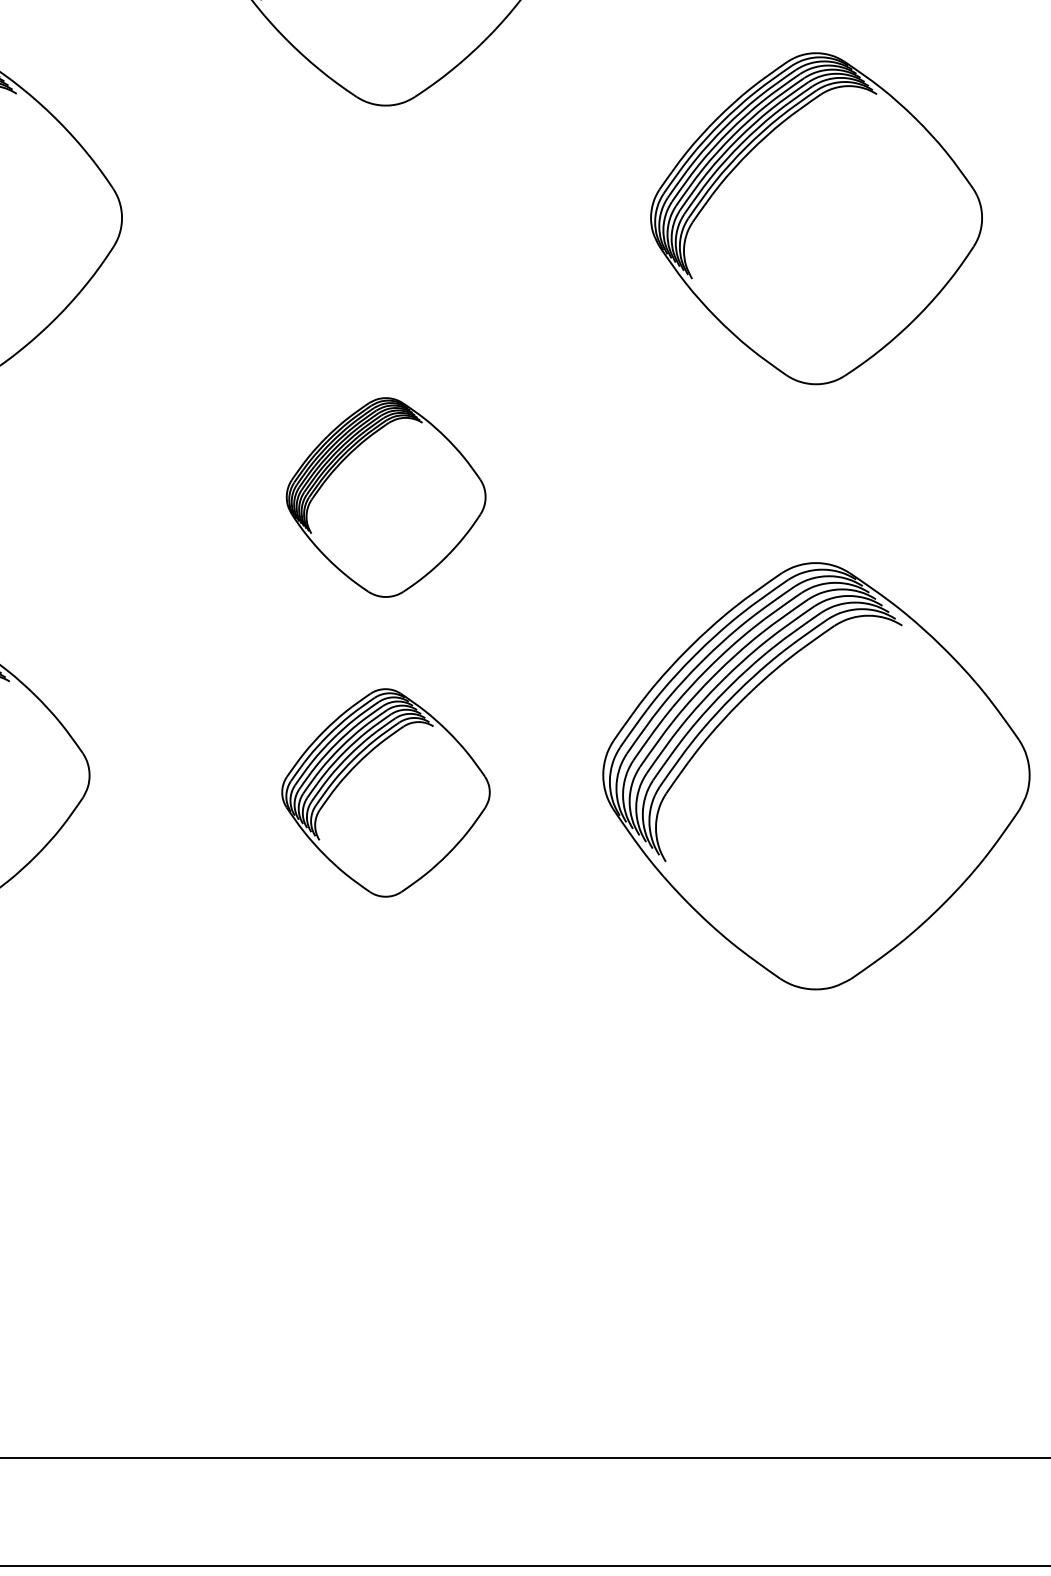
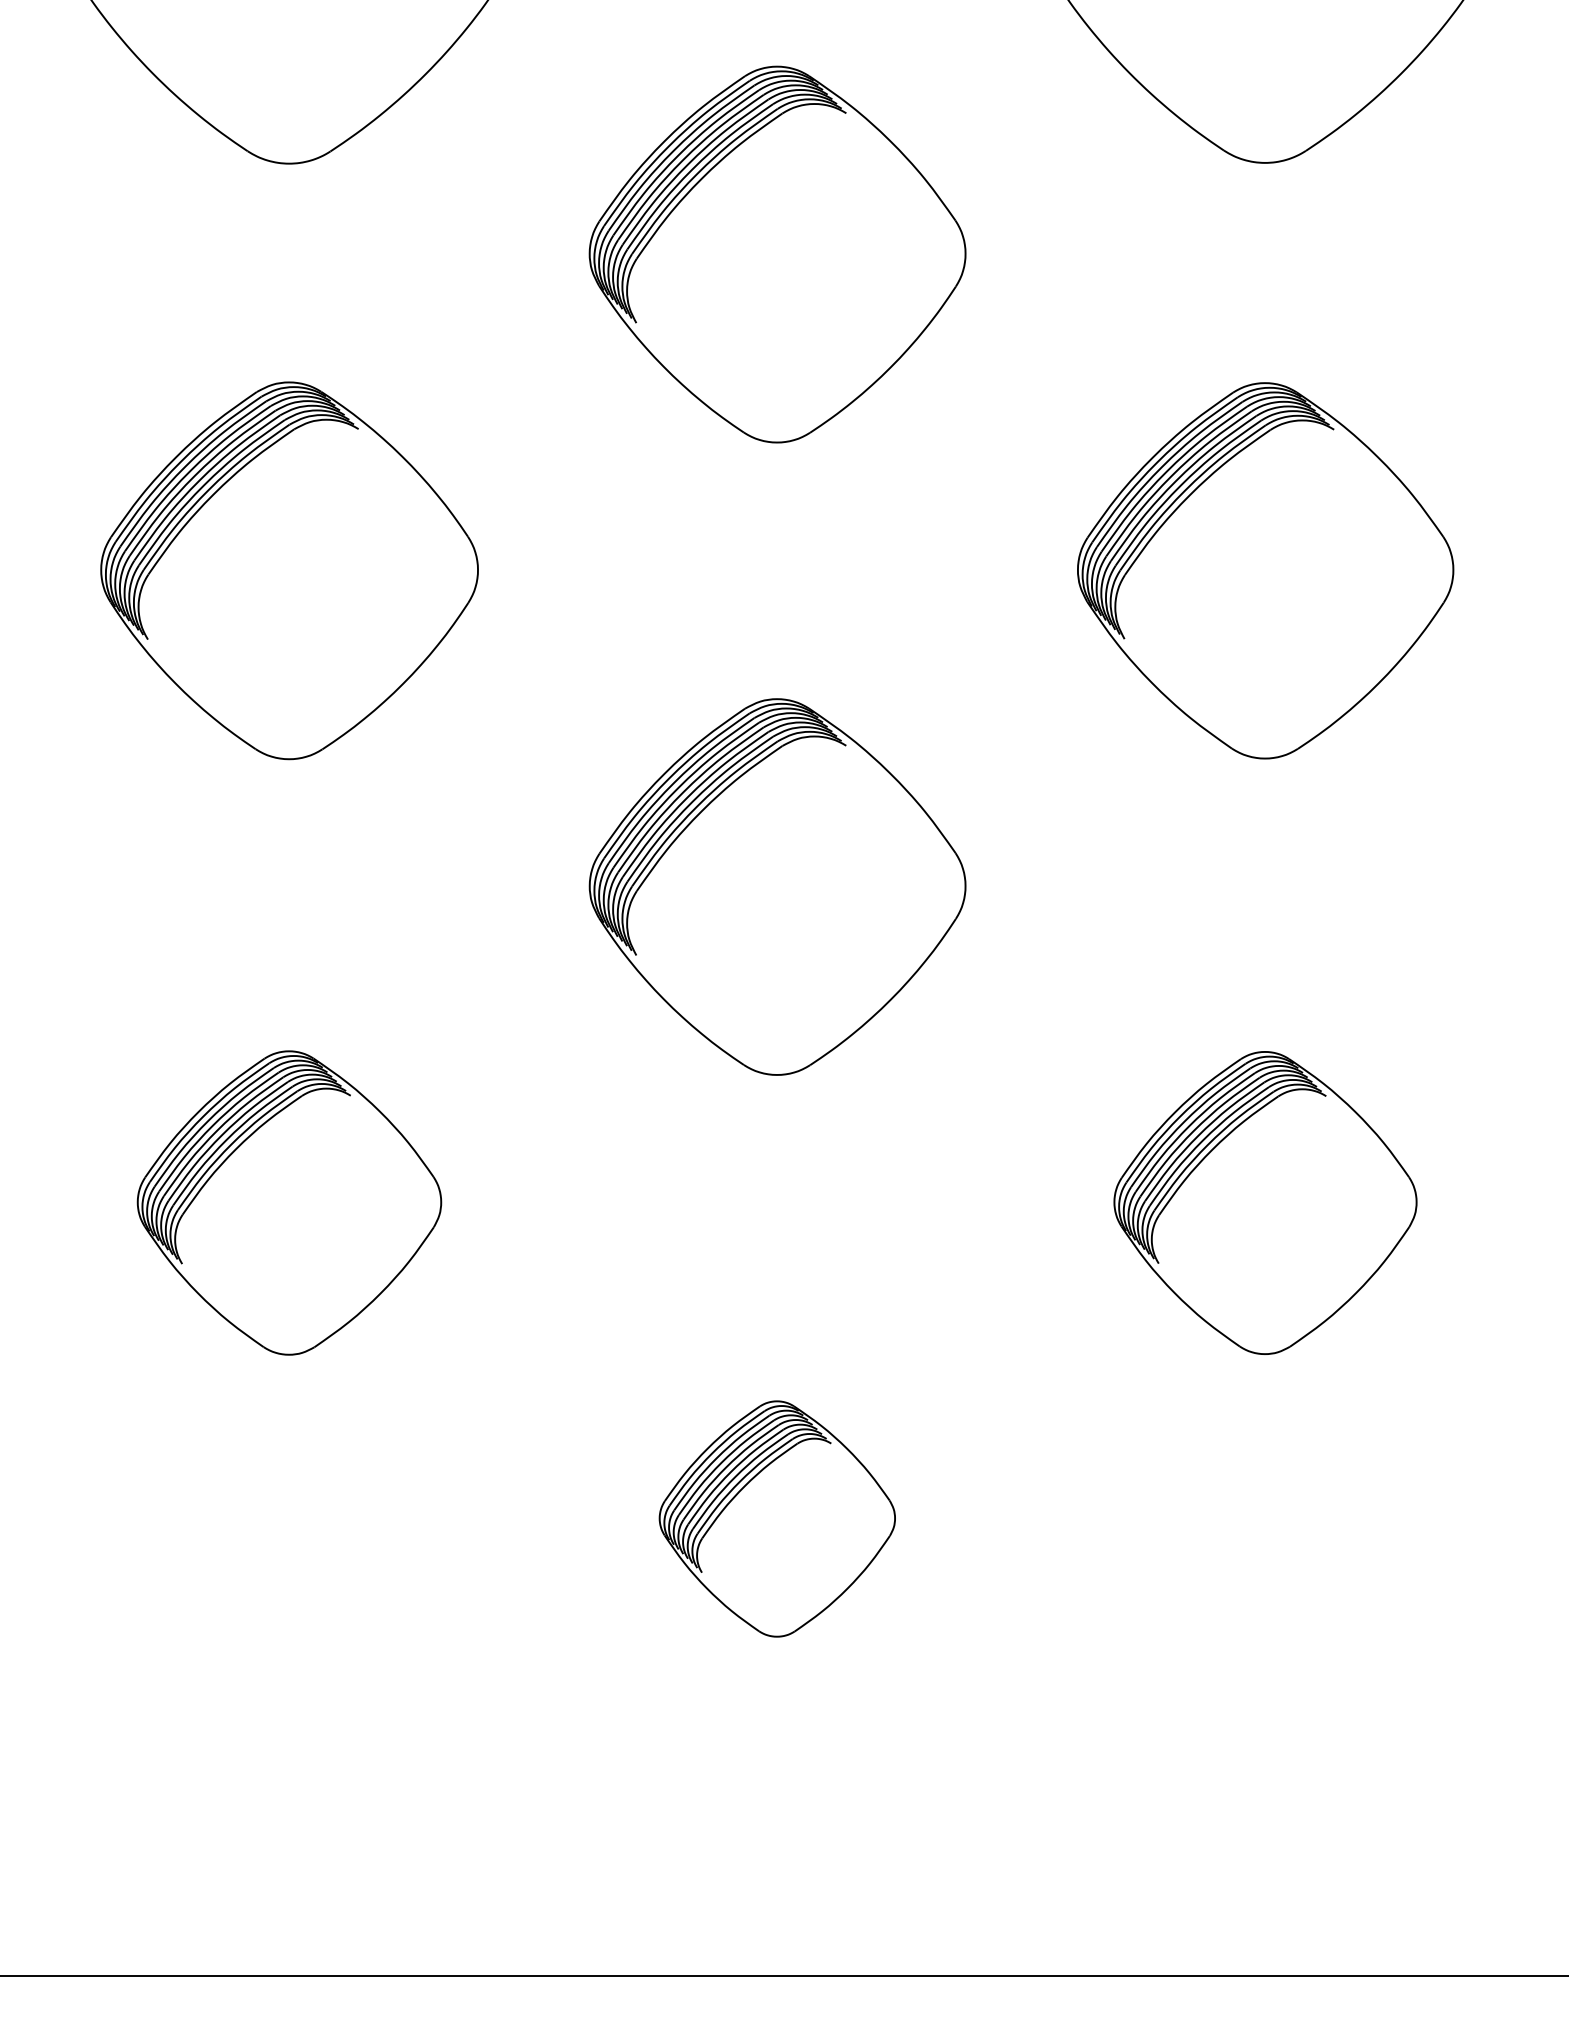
part: (386, 497) -> (777, 886), size x1.67
part: (816, 775) -> (1265, 1202), size x0.62
part: (385, 792) -> (776, 1518), moved

